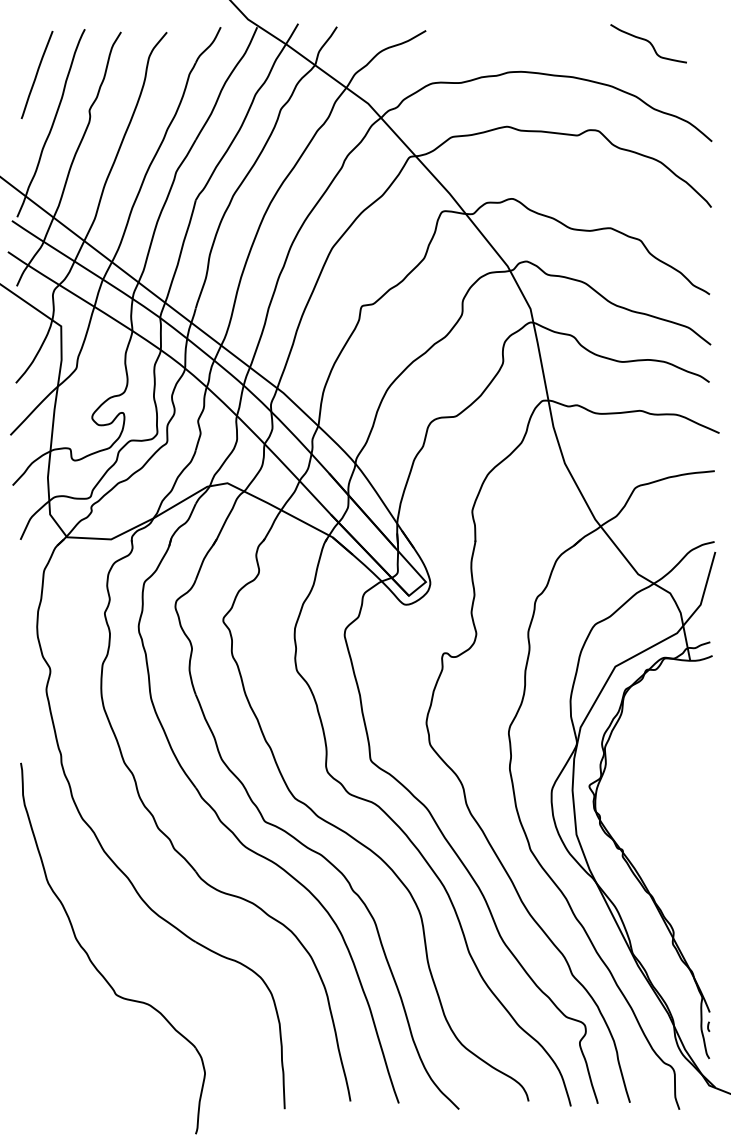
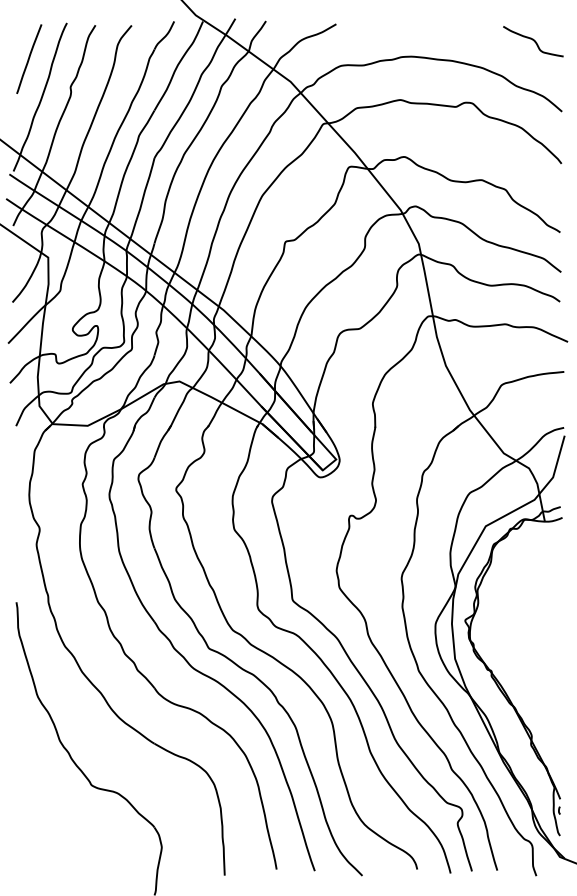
curve: (648, 42) -> (533, 40), moved

